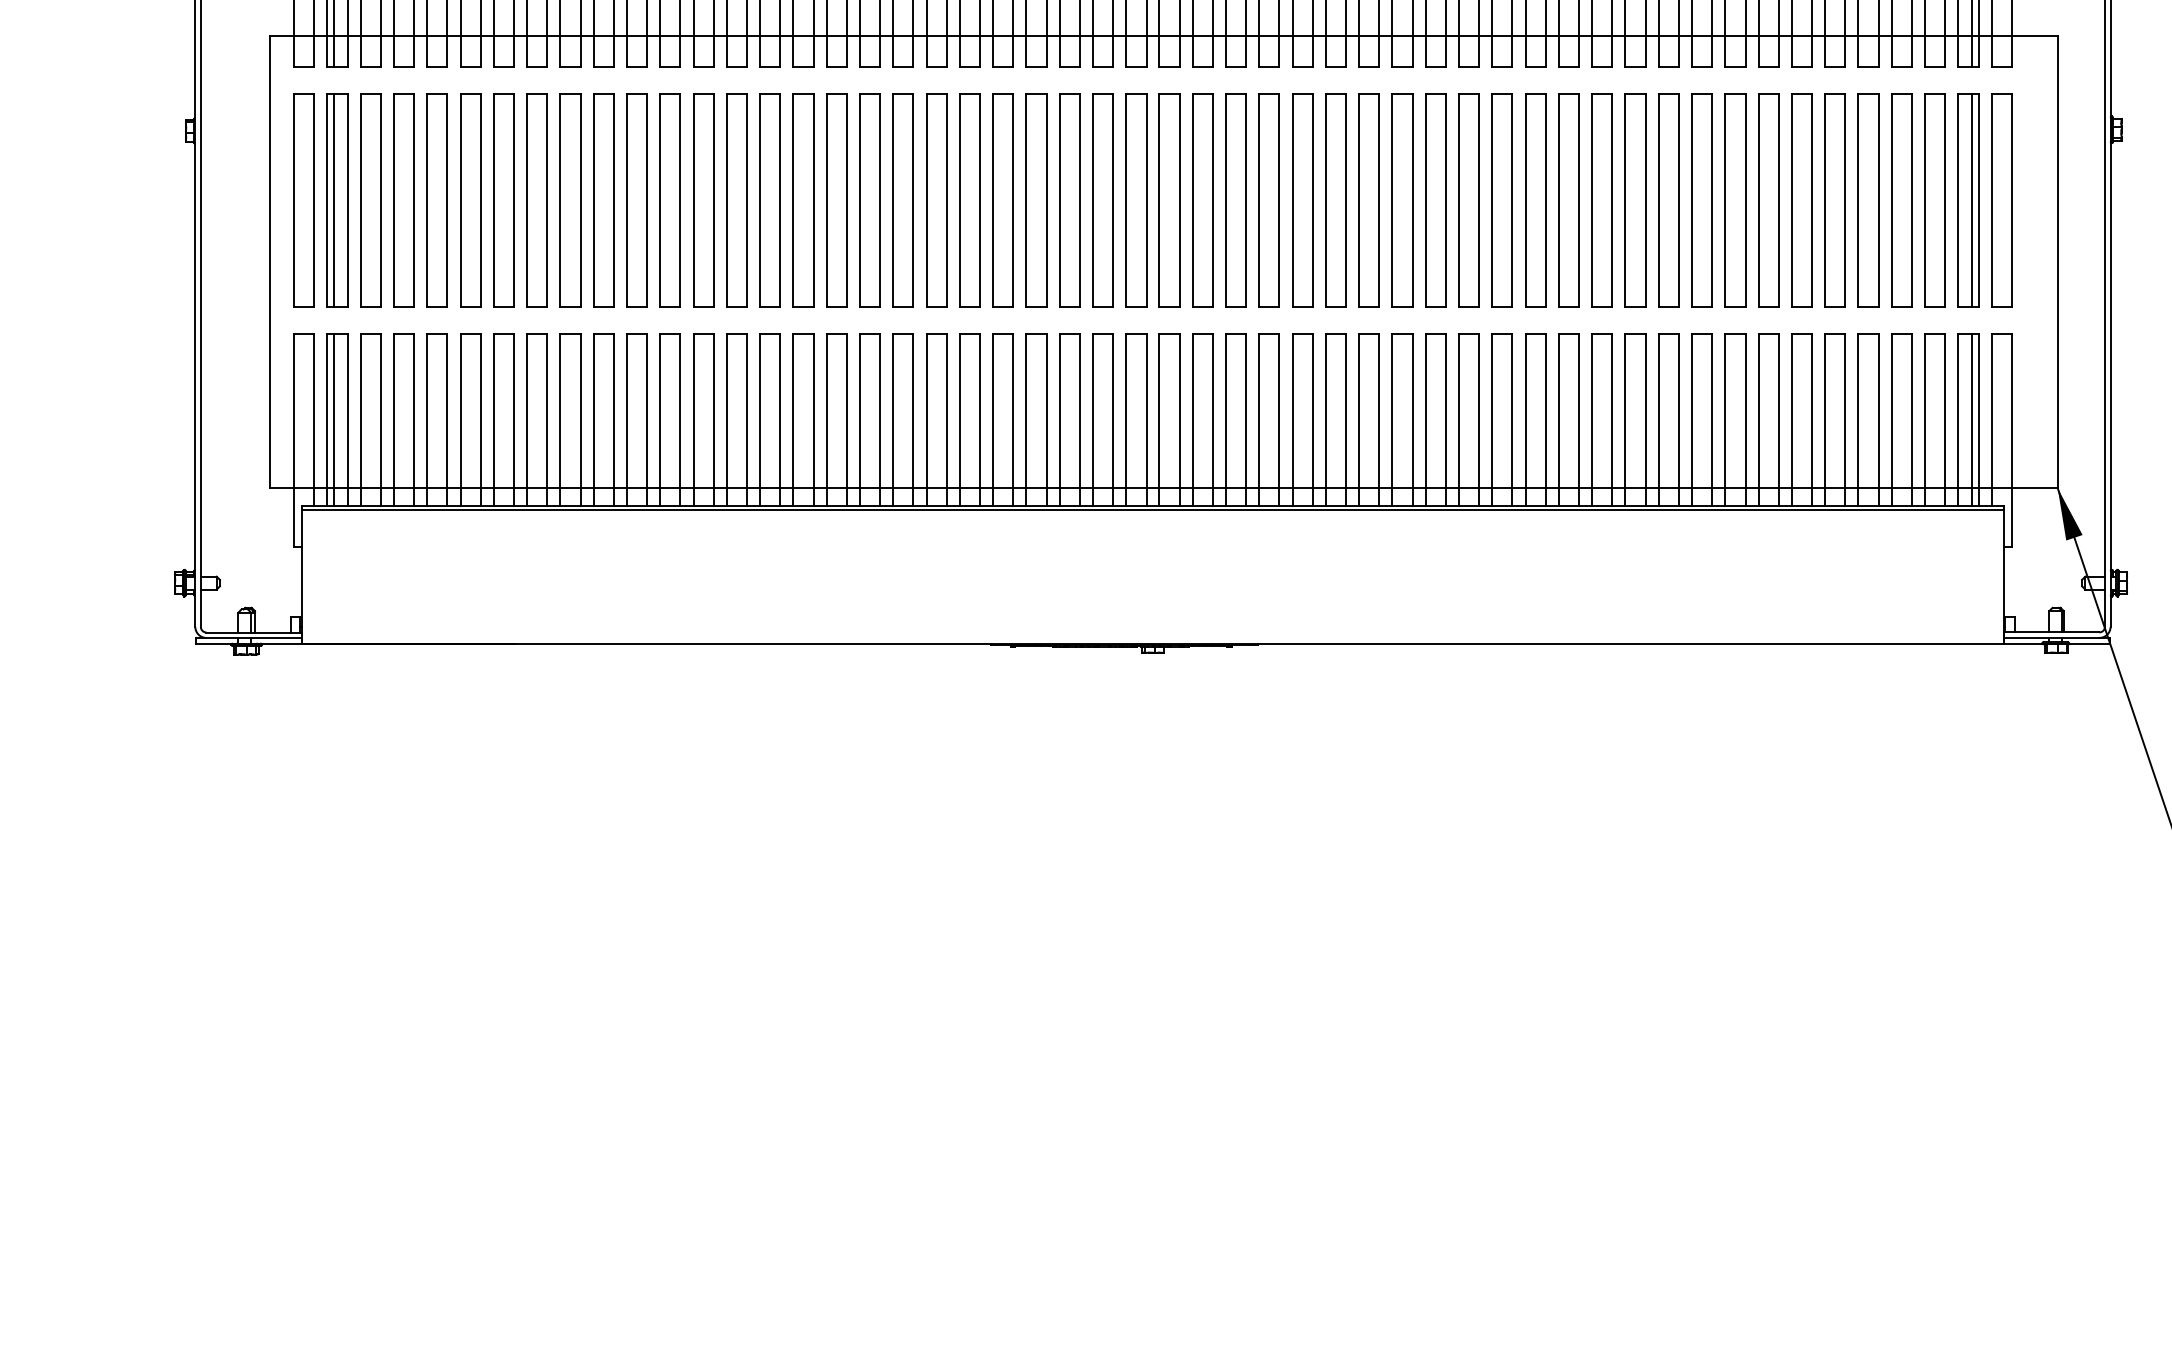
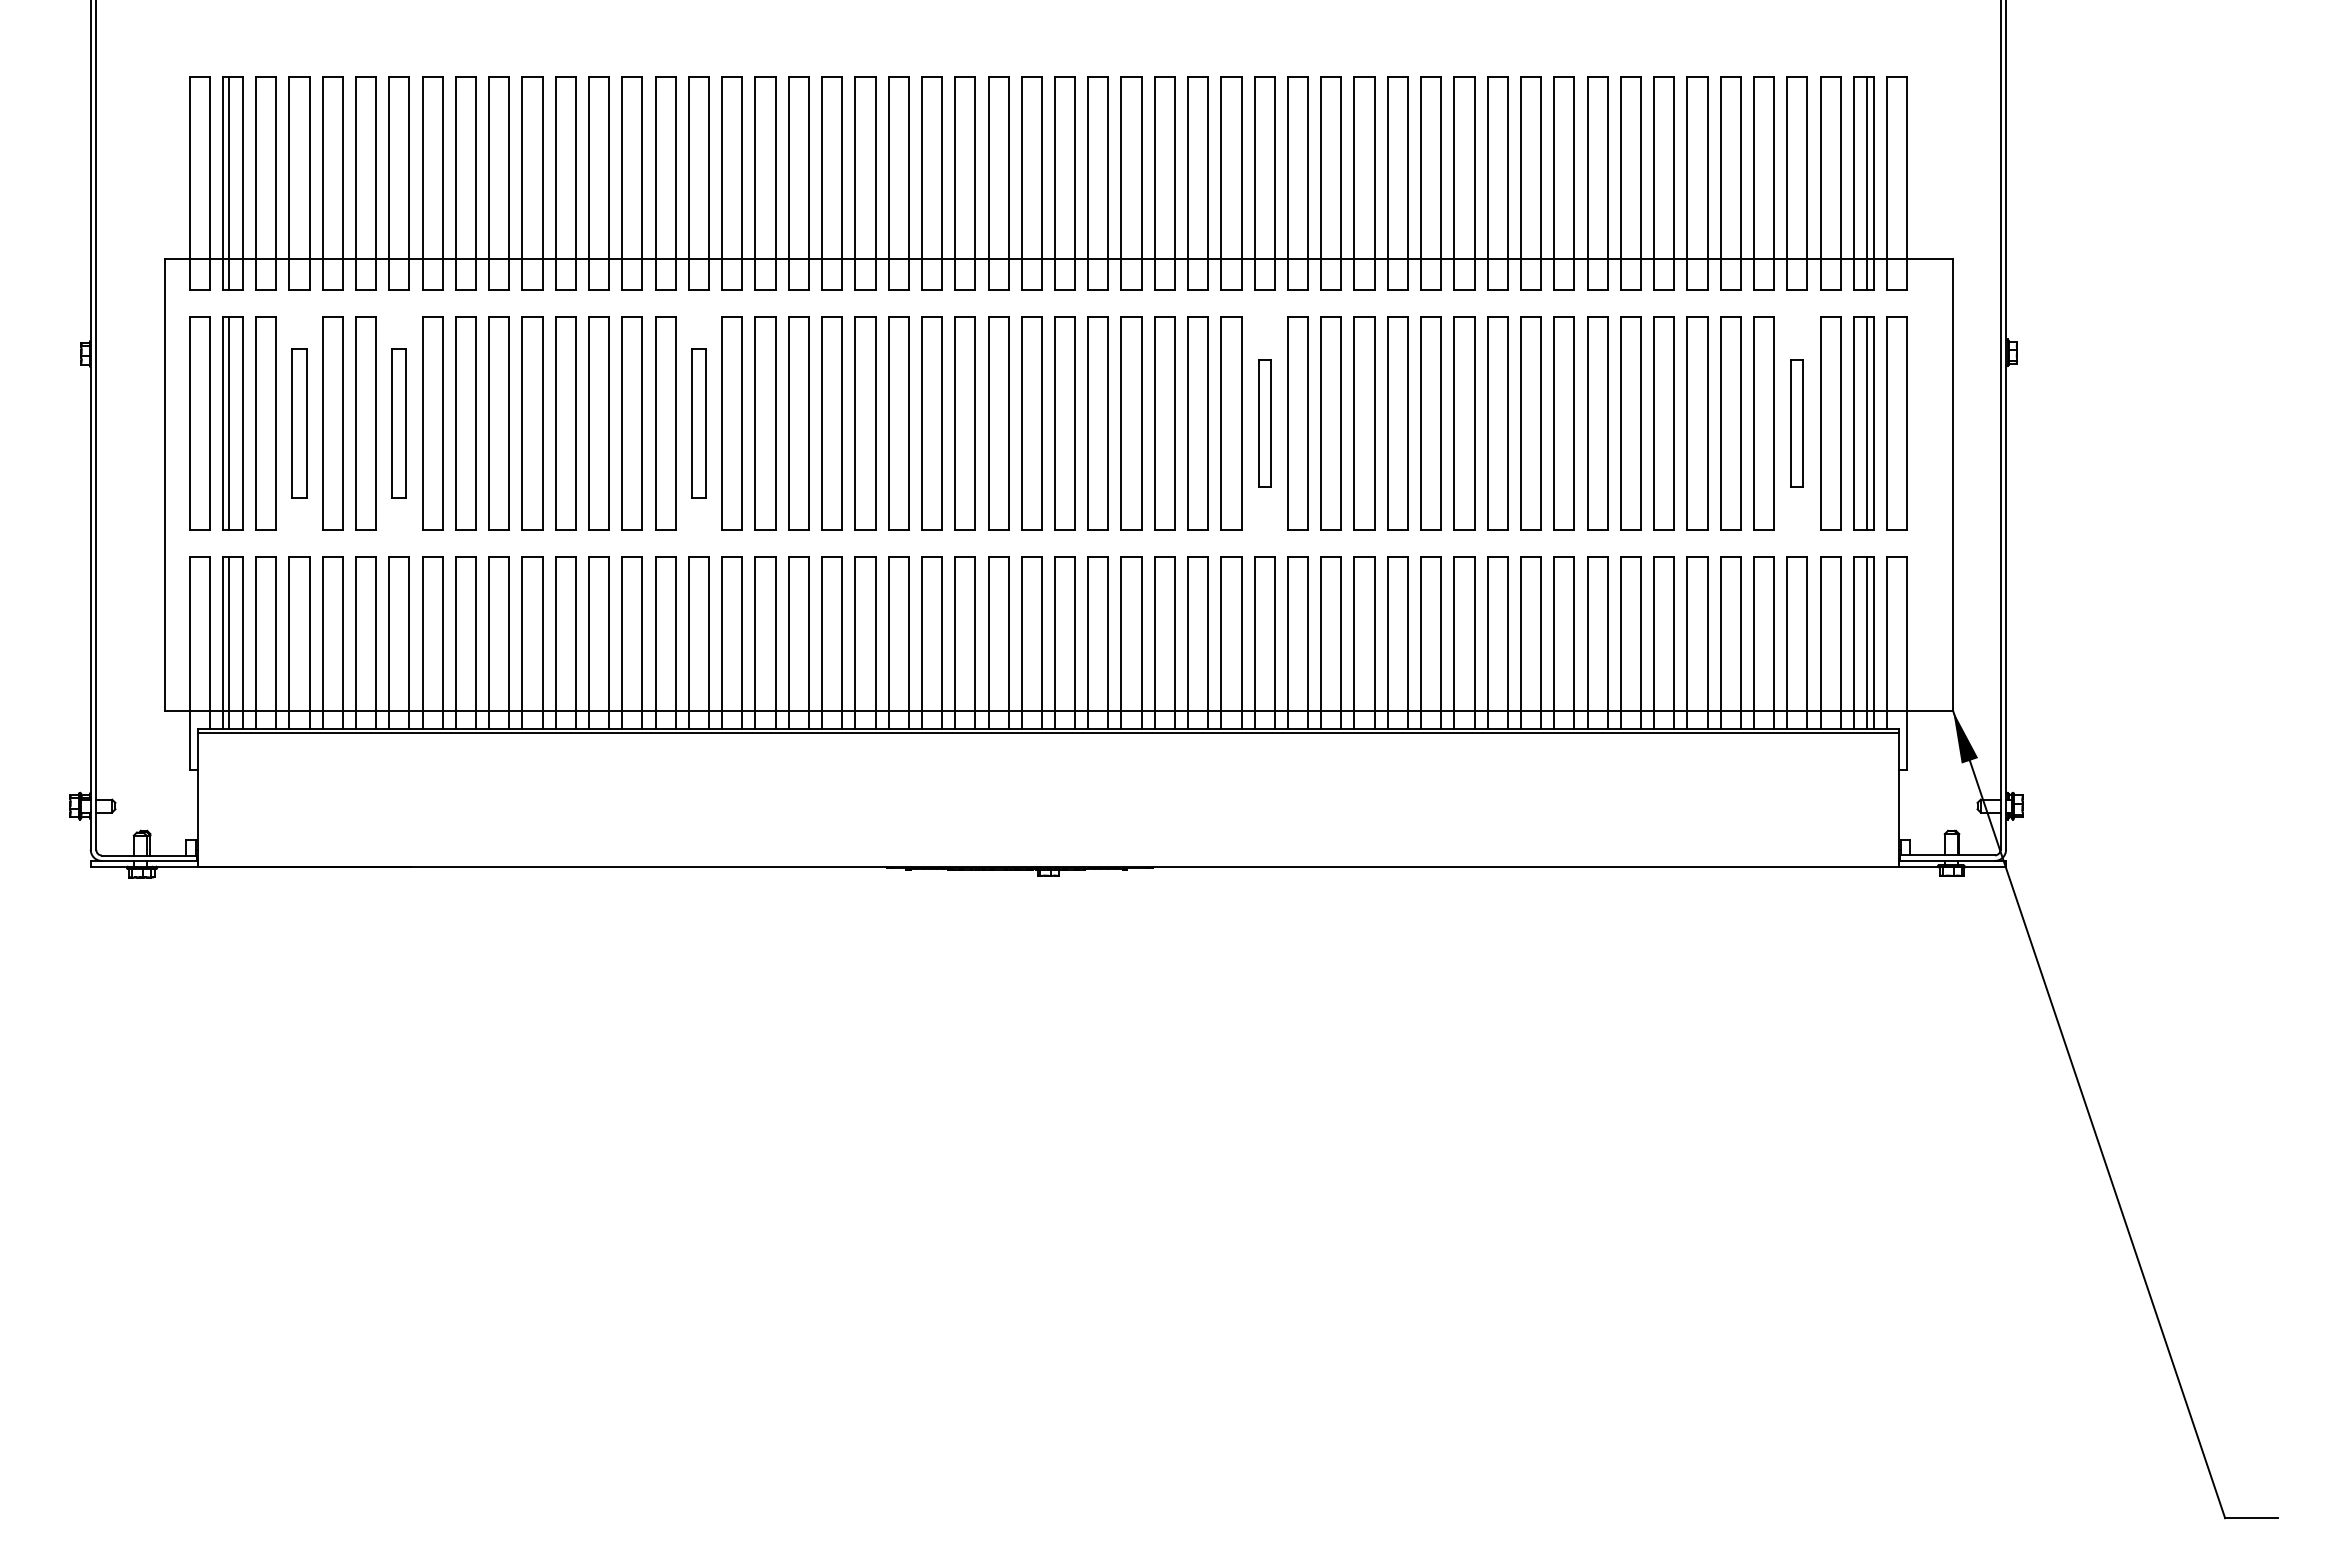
part: (404, 200) -> (299, 423), size x0.7
part: (503, 200) -> (398, 423), size x0.7
part: (803, 200) -> (698, 423), size x0.7
part: (1369, 200) -> (1264, 423), size x0.6
part: (1901, 200) -> (1796, 423), size x0.6

